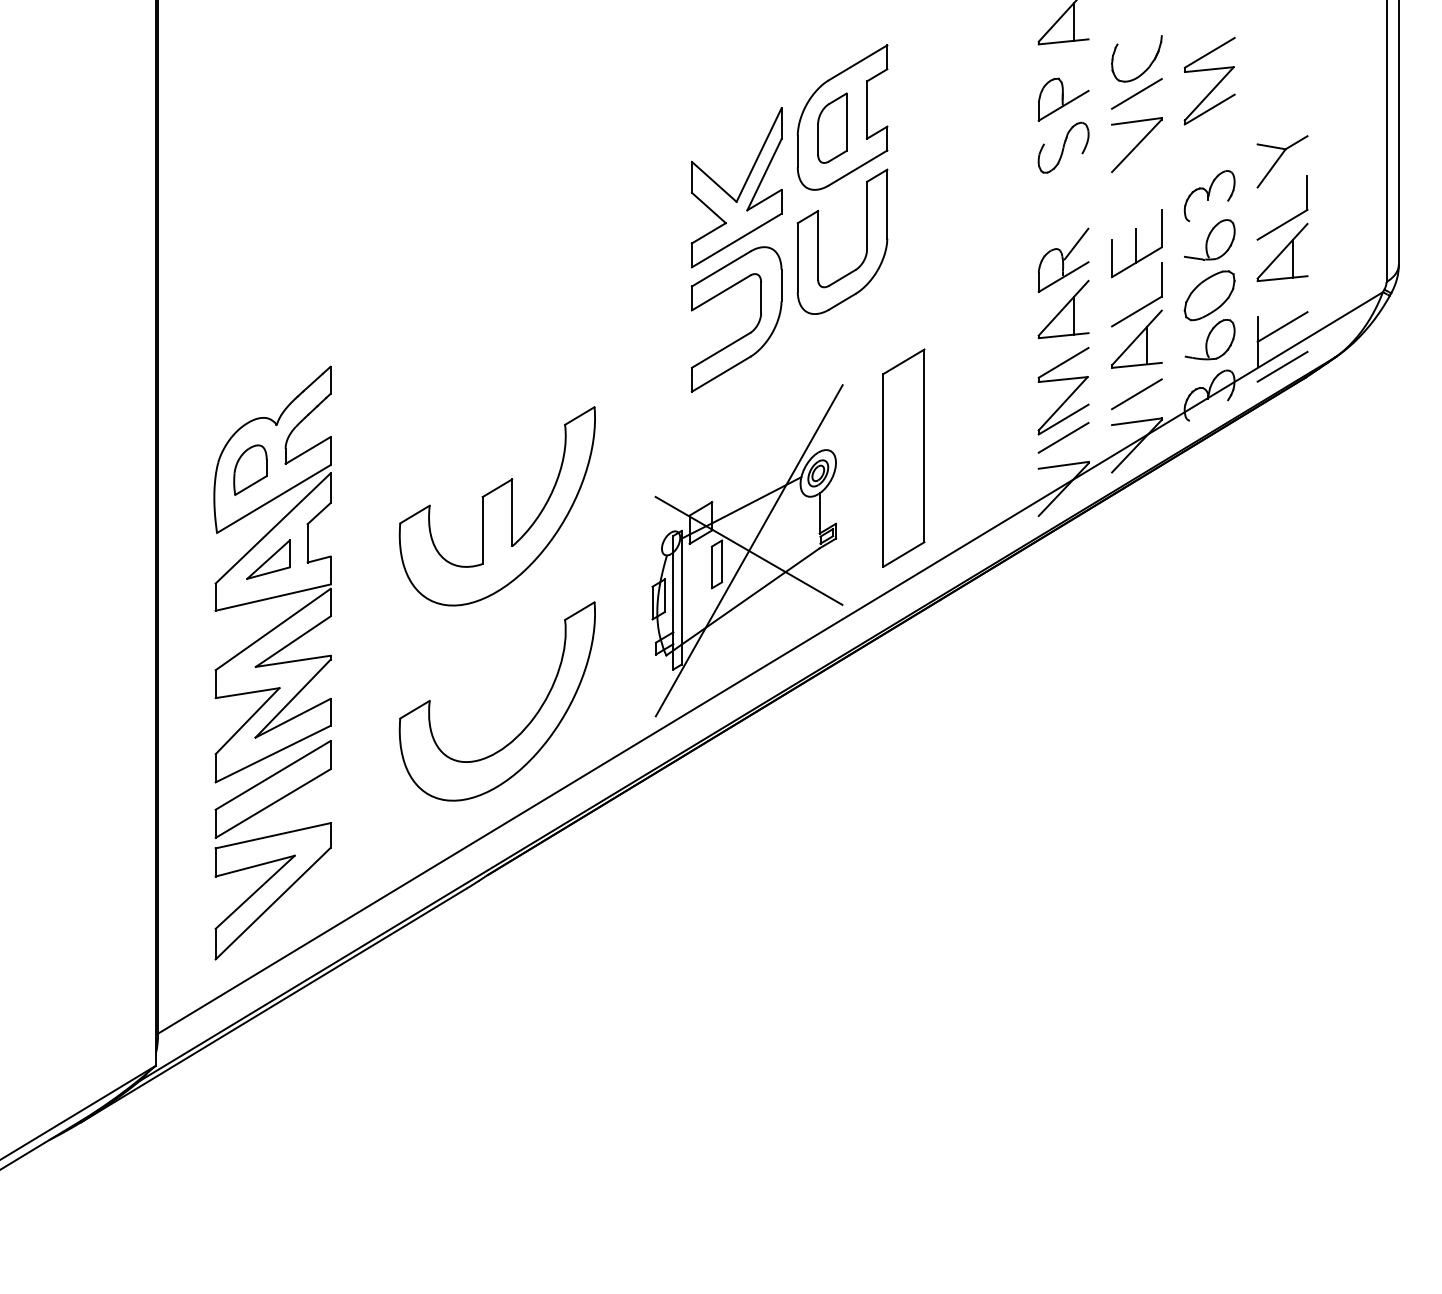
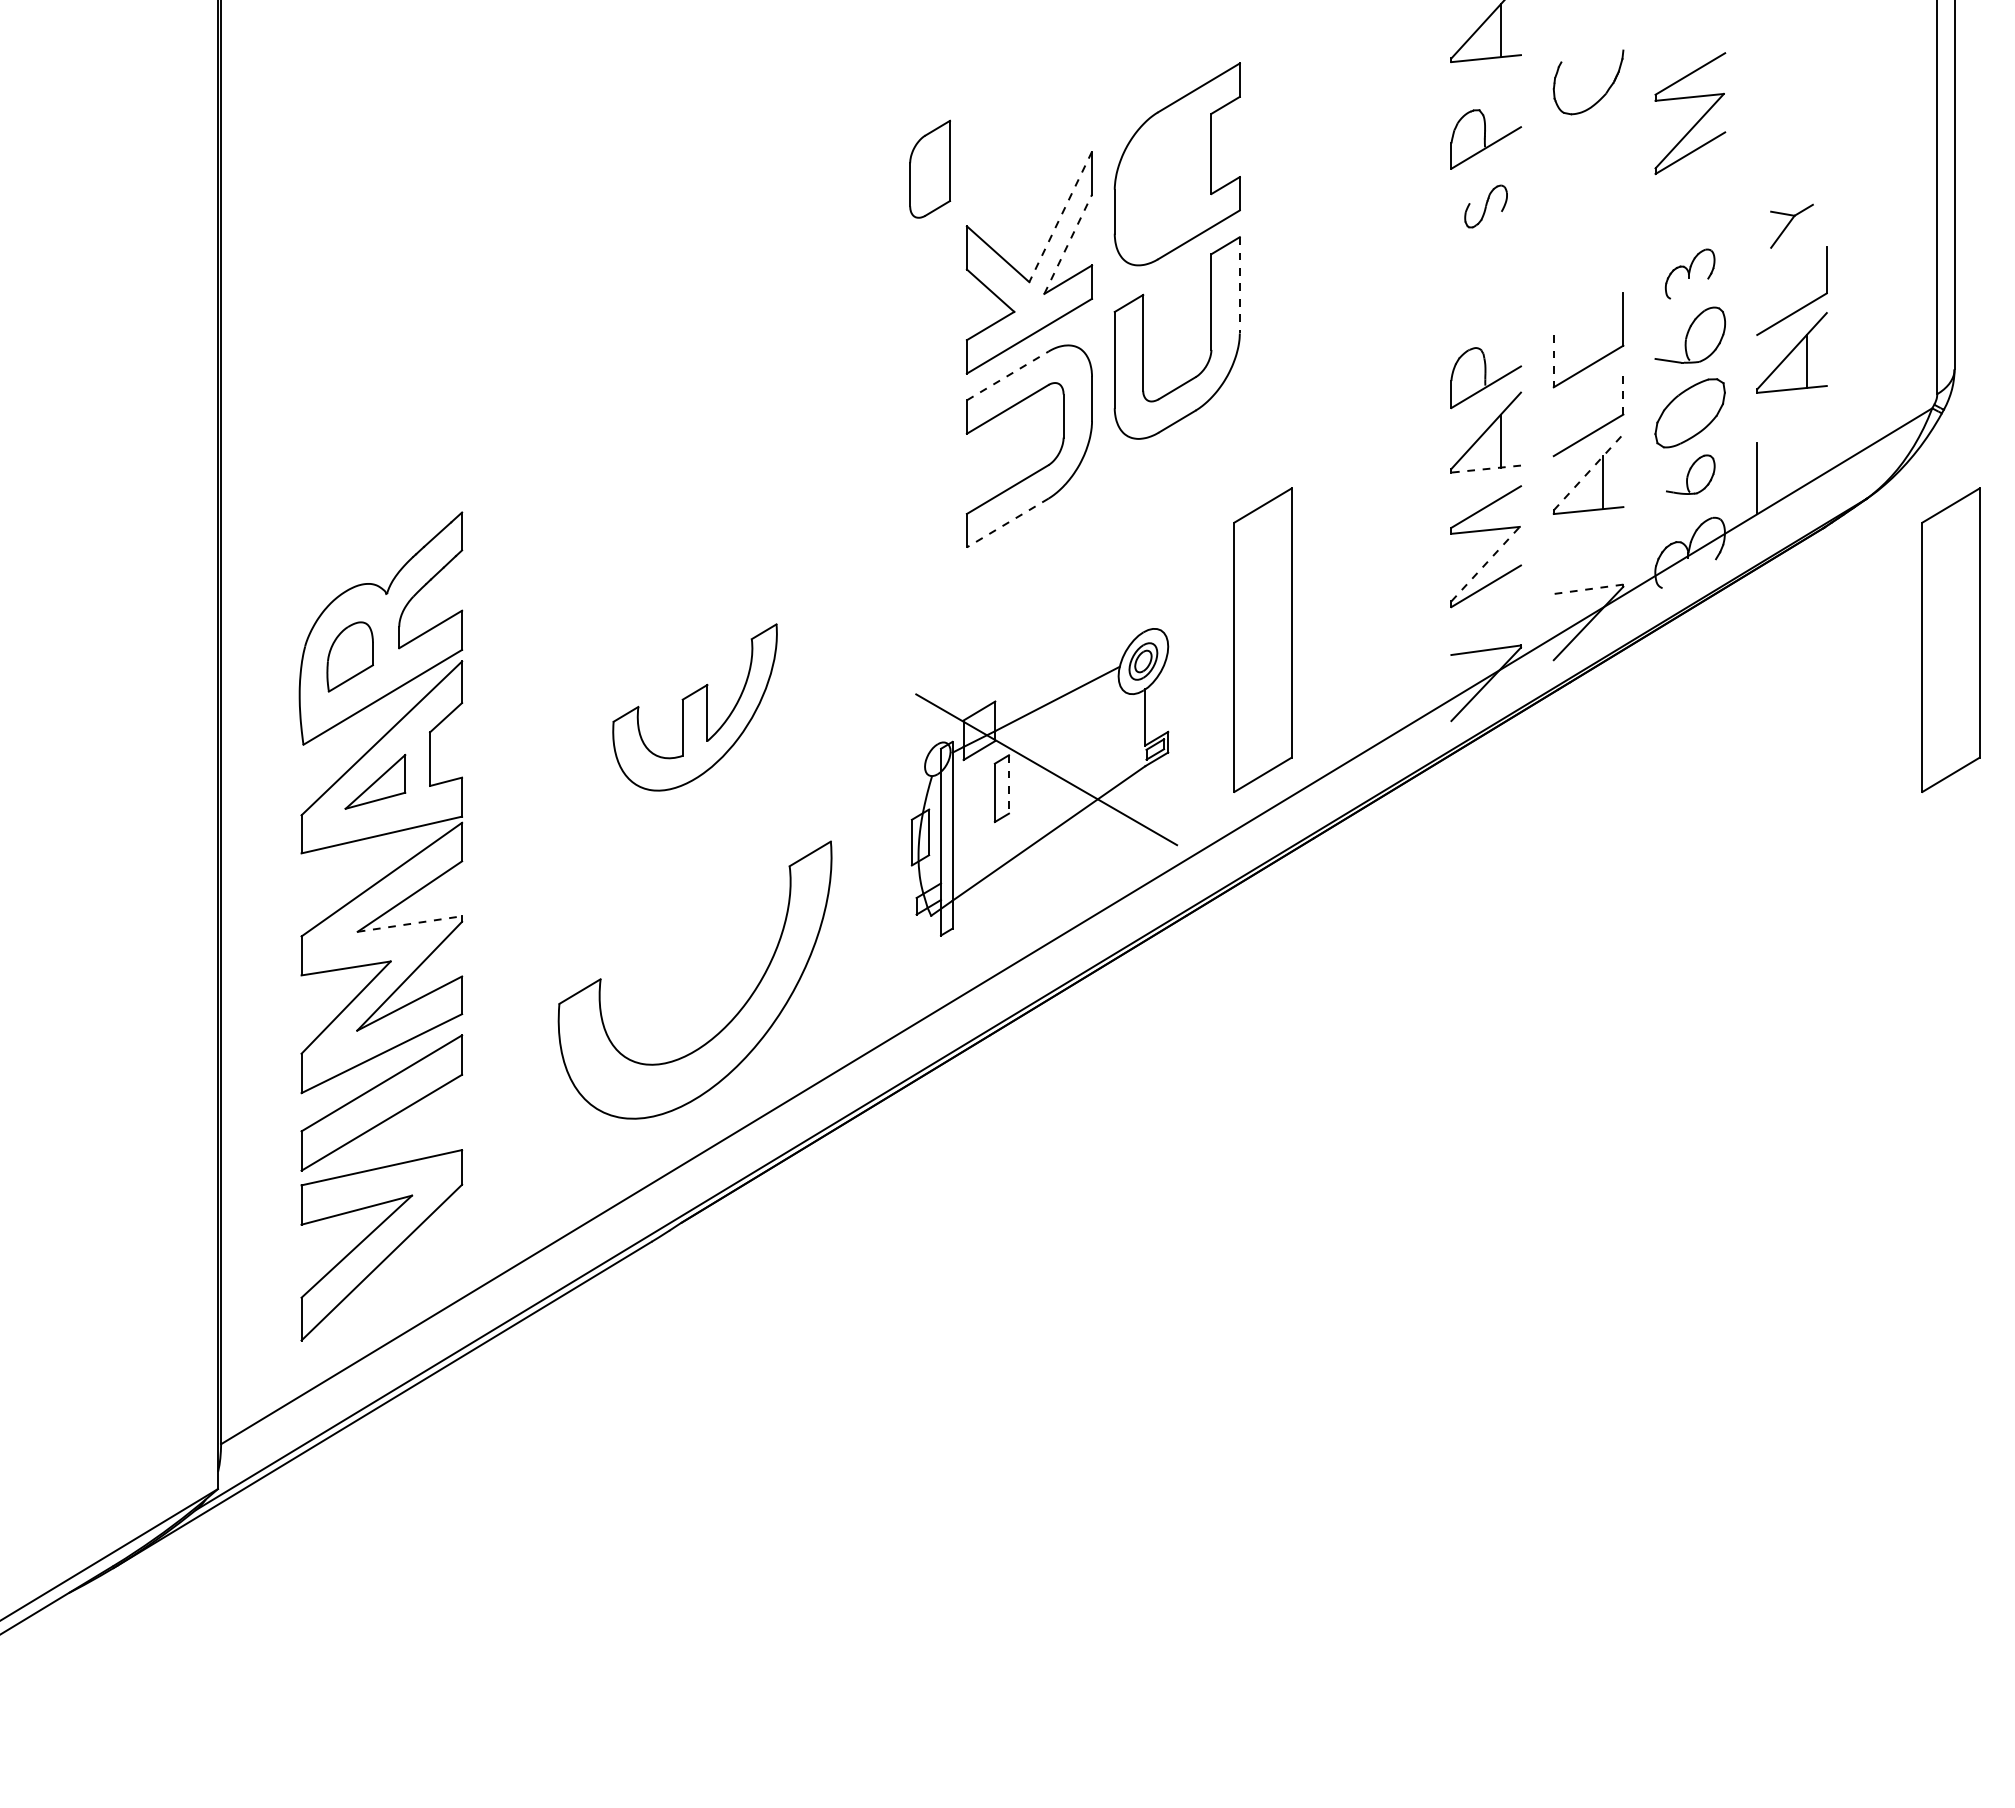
line: (1136, 94) -> (1588, 131), removed
part: (832, 127) -> (930, 168), moved
part: (1136, 144) -> (1588, 202), removed
part: (1063, 147) -> (1485, 206), size x0.6
line: (758, 155) -> (1060, 217), solid -> dashed
part: (1282, 162) -> (1791, 226), size x0.6
line: (764, 174) -> (1068, 243), solid -> dashed
part: (1209, 195) -> (1689, 273), size x0.7
line: (887, 204) -> (1239, 285), solid -> dashed
line: (1076, 243) -> (1503, 340), removed
line: (1135, 245) -> (1586, 343), removed
line: (1111, 258) -> (1553, 361), solid -> dashed
line: (721, 268) -> (1007, 375), solid -> dashed
line: (1161, 279) -> (1623, 390), solid -> dashed
line: (1282, 326) -> (1791, 456), removed
line: (1063, 335) -> (1486, 469), solid -> dashed
line: (1136, 338) -> (1588, 472), solid -> dashed
part: (1209, 339) -> (1690, 474), size x0.7
line: (1282, 366) -> (1791, 512), removed
line: (721, 373) -> (1007, 522), solid -> dashed
line: (1136, 393) -> (1588, 550), removed
line: (1063, 403) -> (1485, 564), solid -> dashed
line: (1136, 421) -> (1588, 589), solid -> dashed
line: (1063, 437) -> (1485, 611), removed
part: (1395, 457) -> (1950, 639), added
part: (496, 506) -> (694, 707), size x0.6
line: (748, 550) -> (1046, 769), removed
line: (721, 561) -> (1008, 784), solid -> dashed
line: (292, 661) -> (409, 924), solid -> dashed

